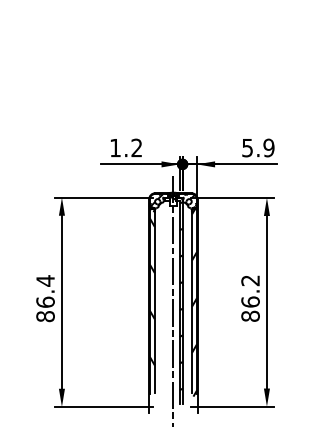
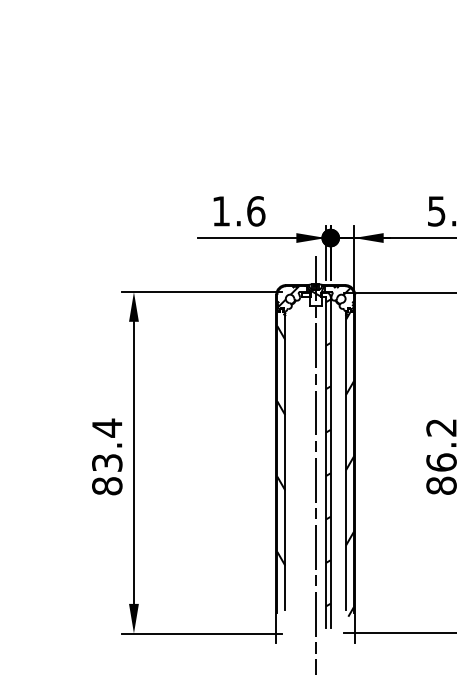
text: (136, 147) -> (255, 210), 1.2 -> 1.6
text: (45, 301) -> (107, 461), 86.4 -> 83.4

